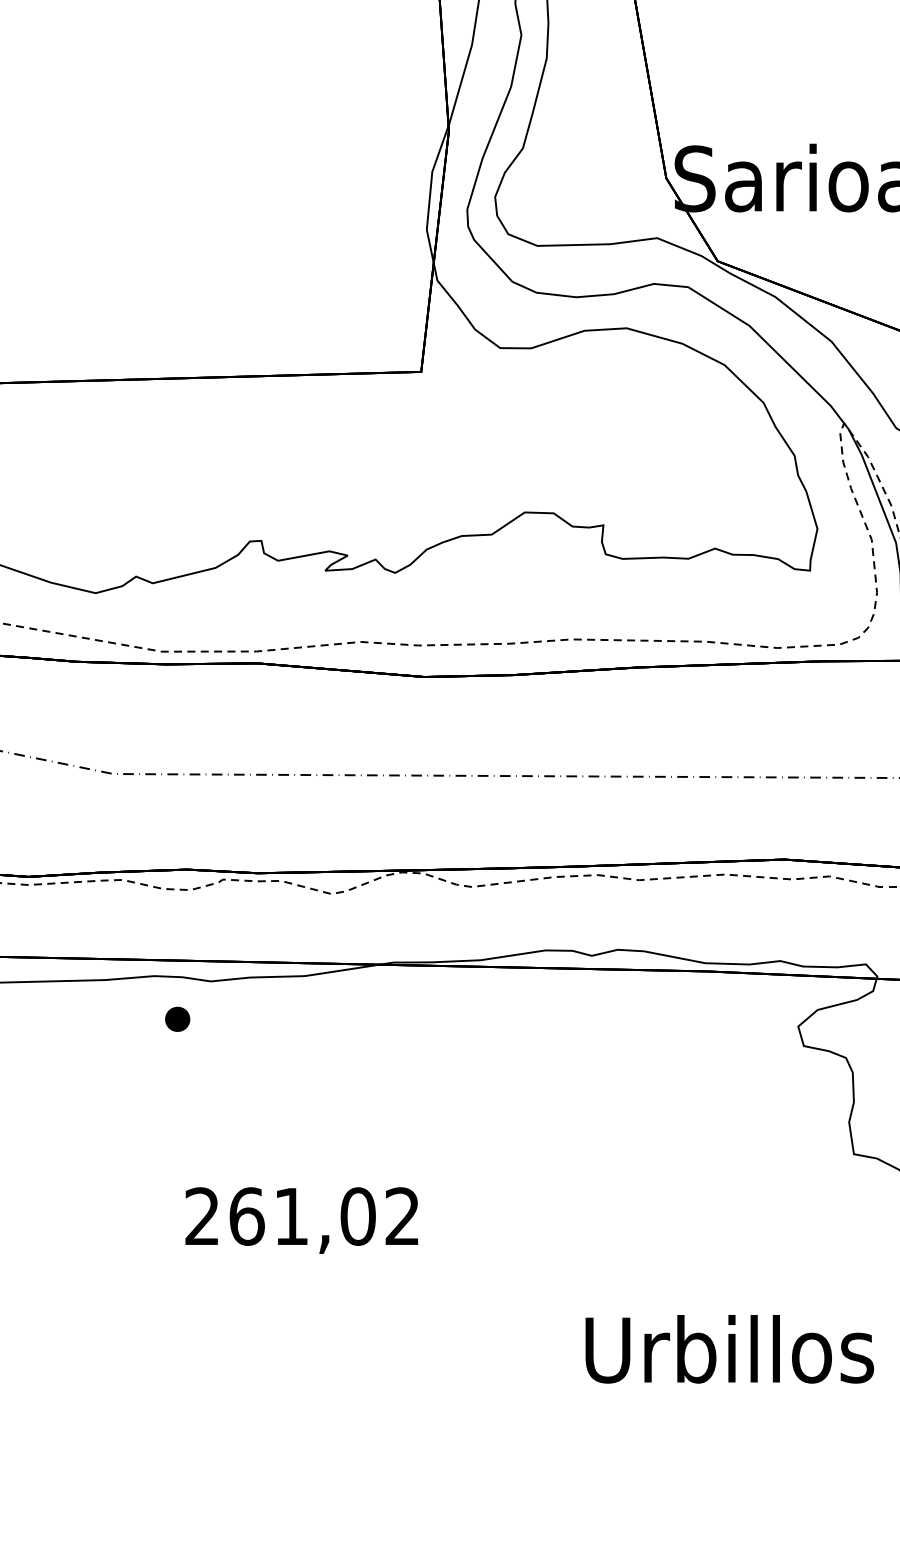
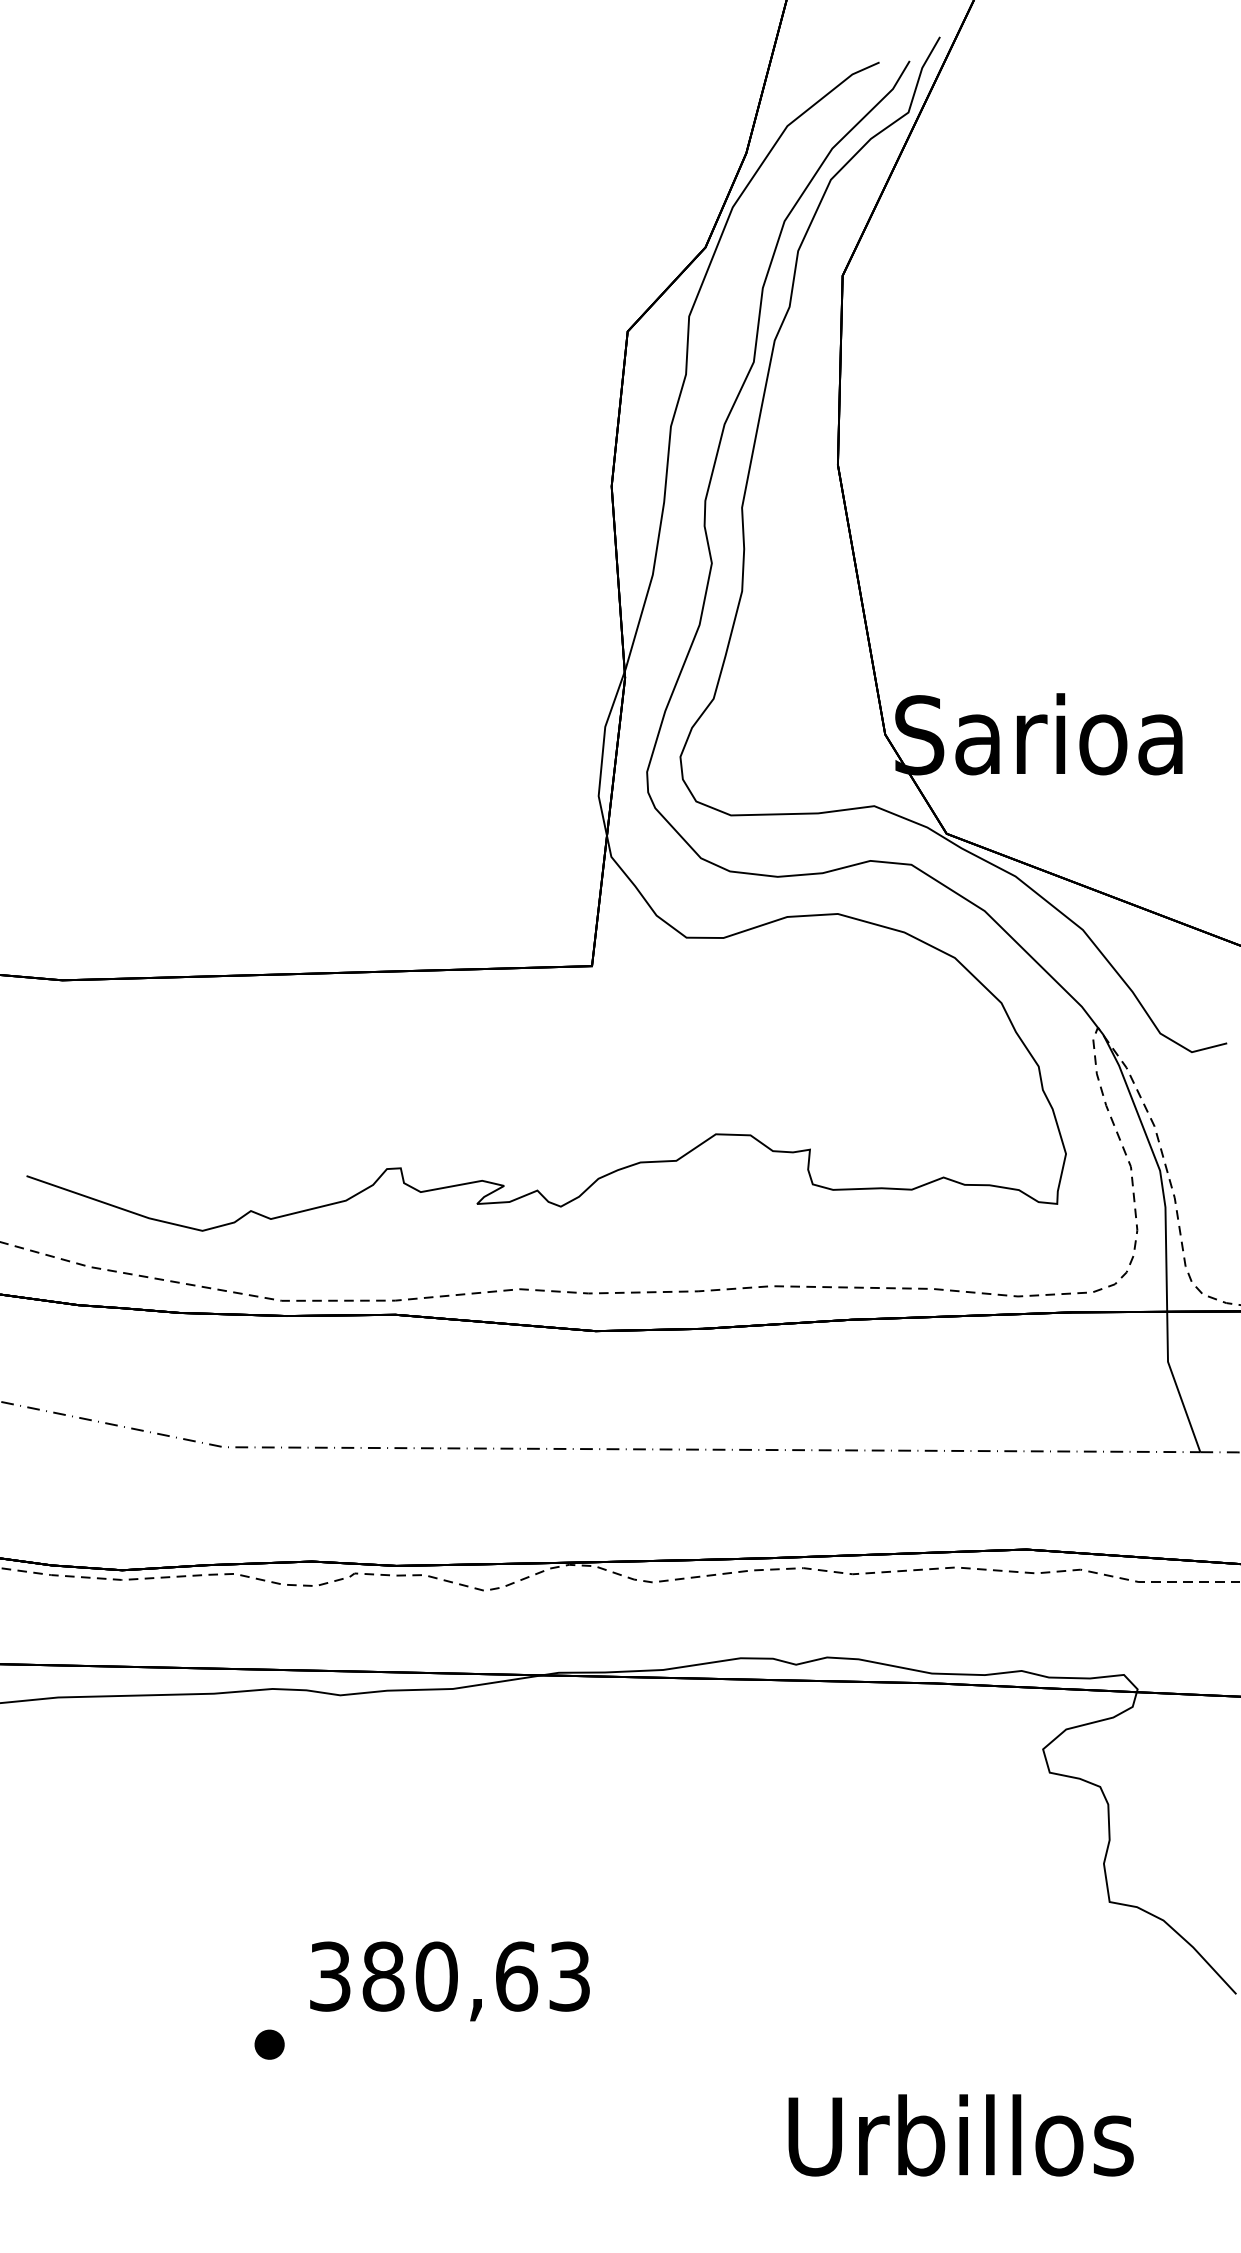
part: (177, 1019) -> (269, 2044), moved
text: (302, 1216) -> (449, 1976), 261,02 -> 380,63

